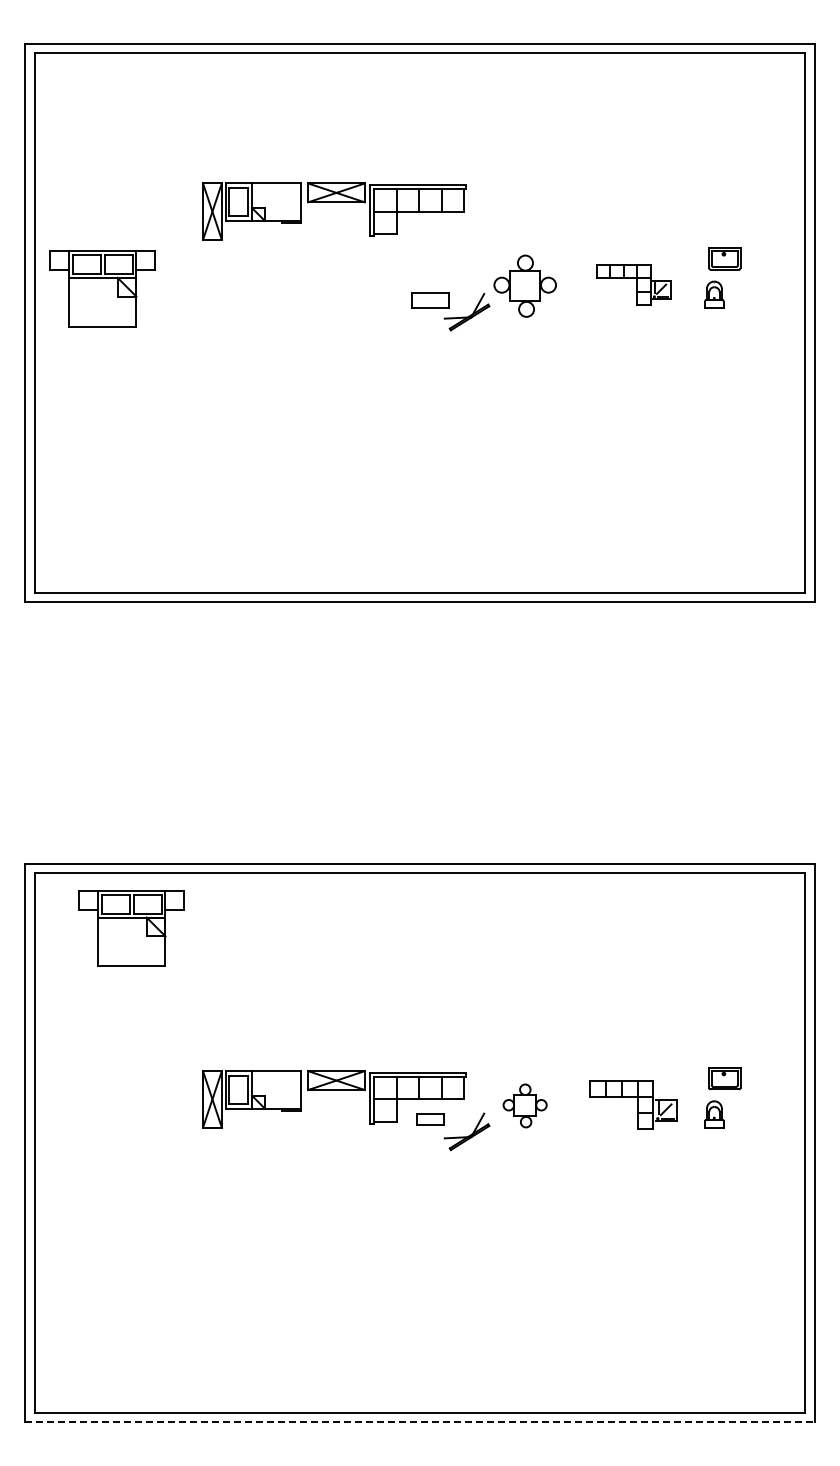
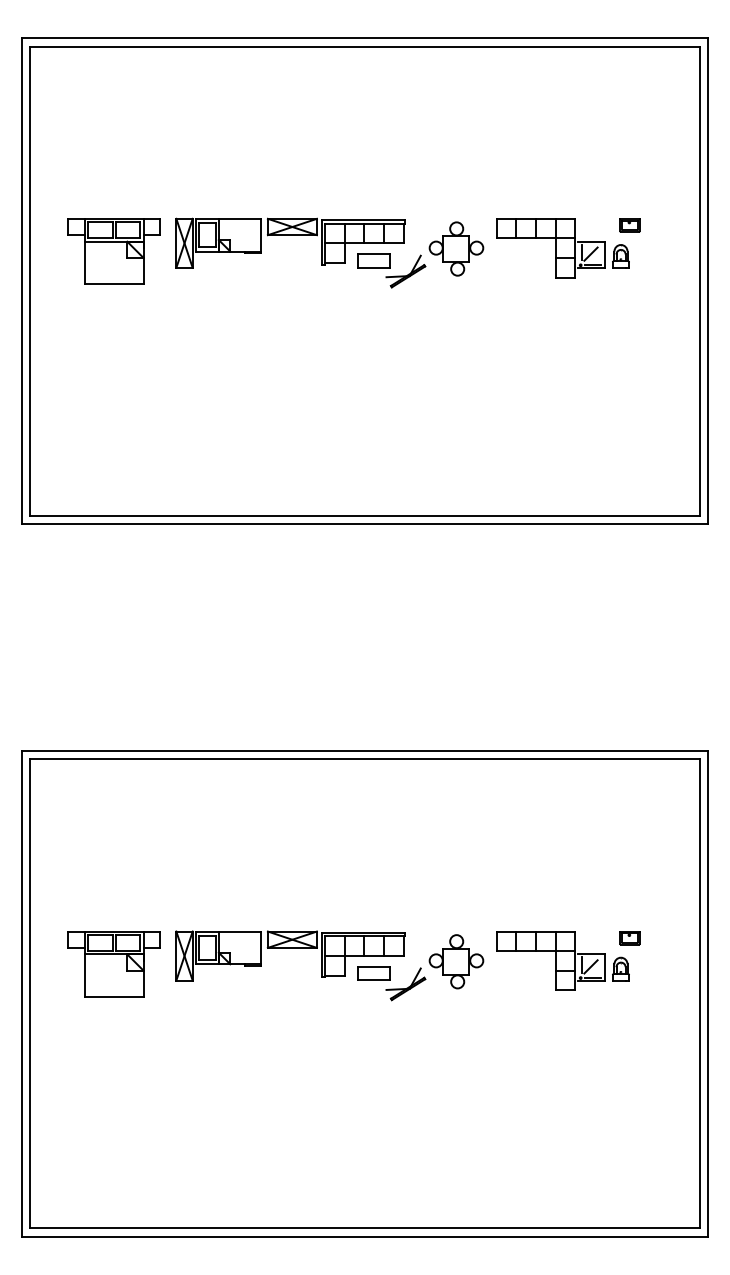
part: (334, 202) -> (290, 235), moved
part: (724, 259) -> (629, 225), size x0.71
part: (633, 284) -> (550, 247), size x1.67
part: (102, 288) -> (114, 251), moved
part: (131, 928) -> (114, 963), moved
part: (724, 1078) -> (629, 937), size x0.71
part: (633, 1104) -> (550, 960), size x1.43
part: (524, 1105) -> (455, 961), size x1.43
part: (430, 1119) -> (374, 973), size x1.43
line: (420, 1422) -> (365, 1237), dashed -> solid

